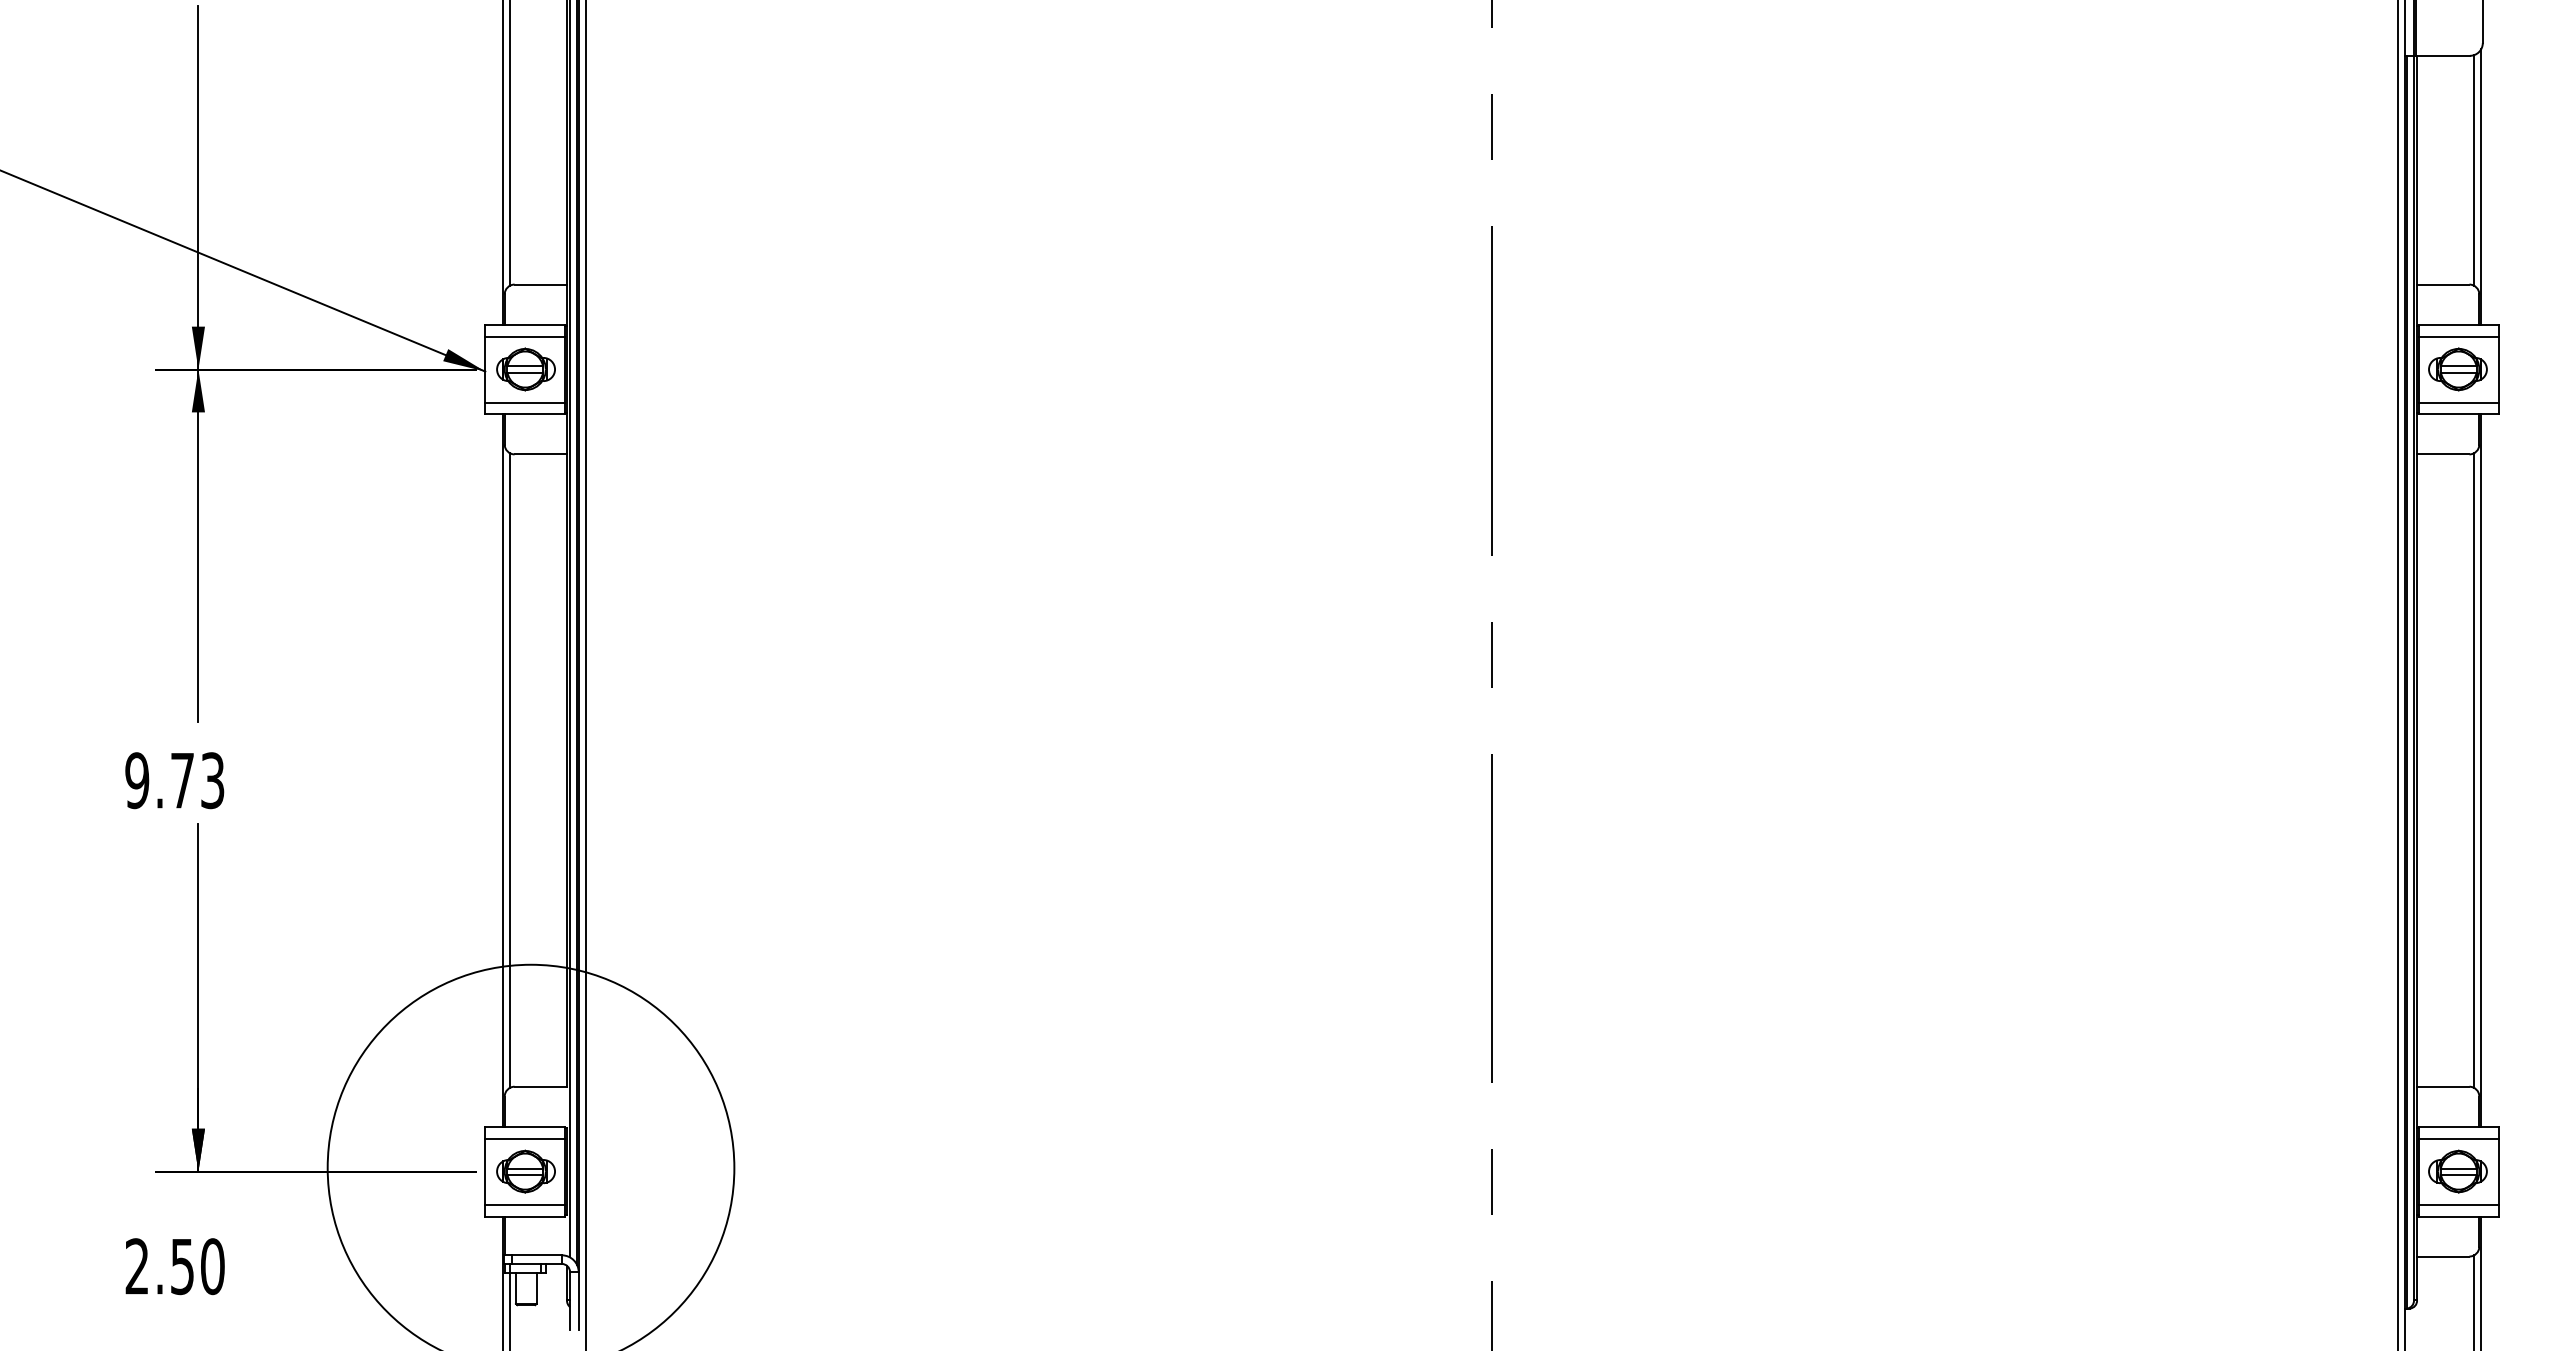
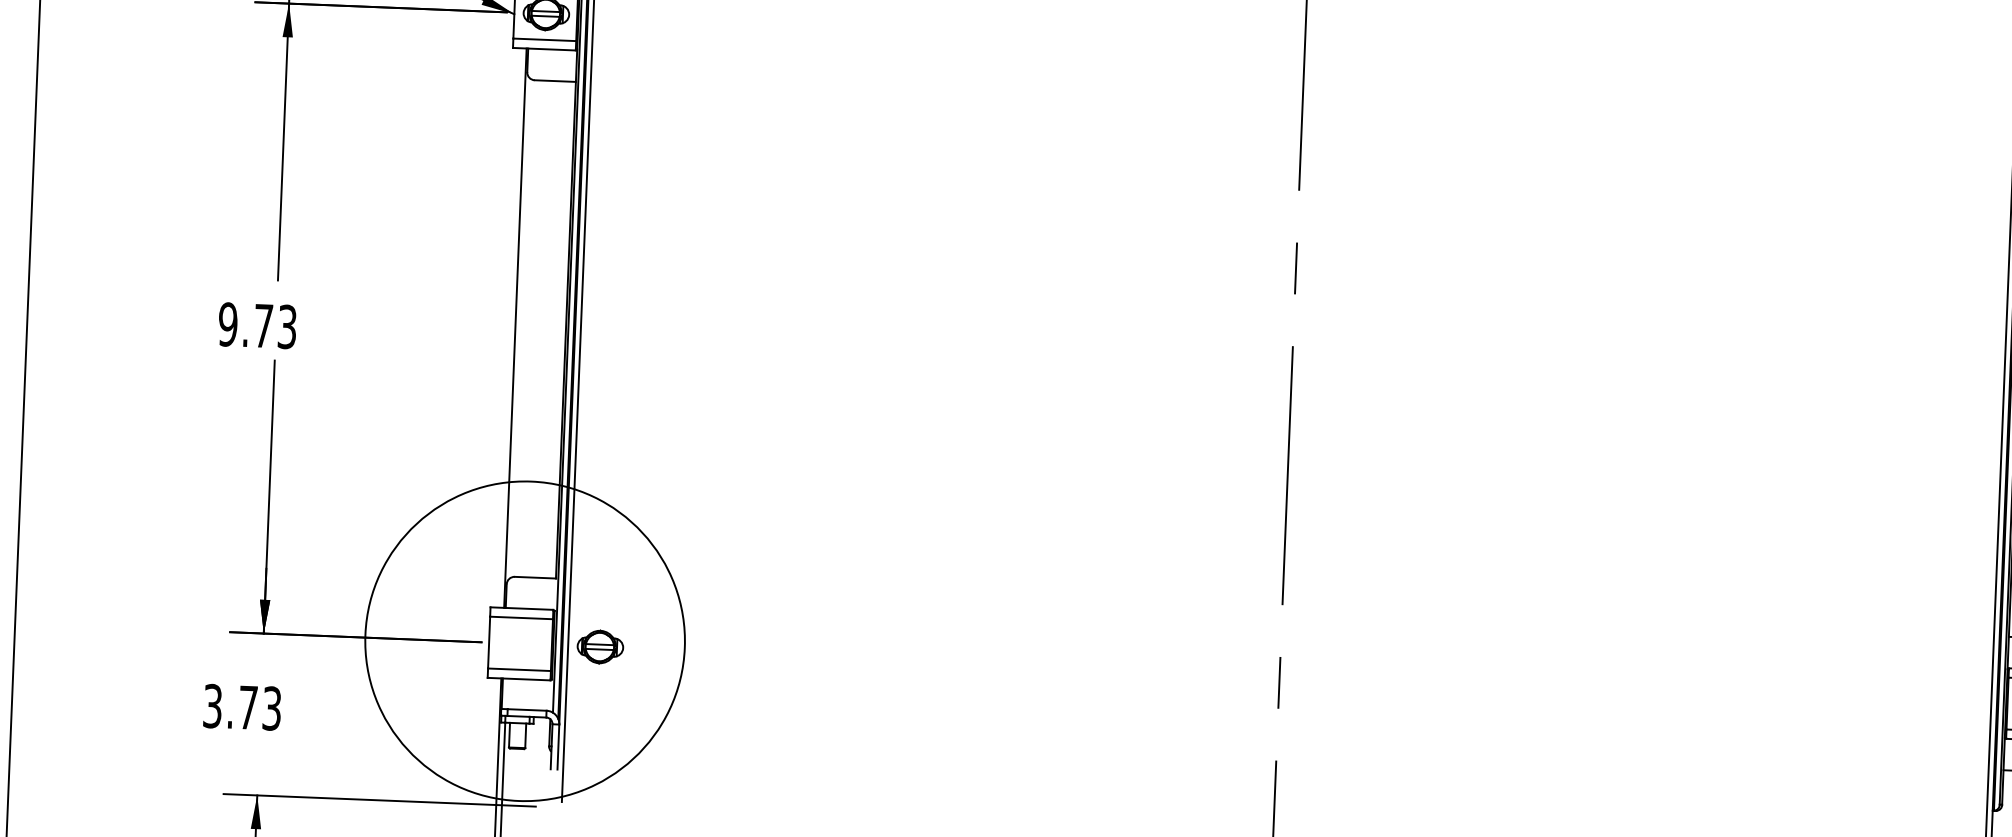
line: (509, 770) -> (520, 328), removed
part: (525, 1171) -> (599, 646), moved
text: (174, 1266) -> (242, 707), 2.50 -> 3.73

